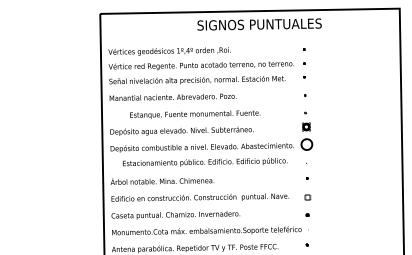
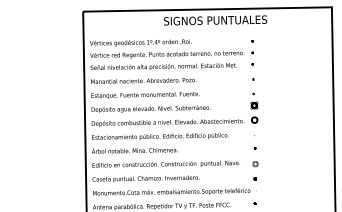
text: (195, 114) -> (145, 95), moved
part: (306, 144) -> (254, 120), size x0.62
text: (205, 162) -> (160, 136), moved

